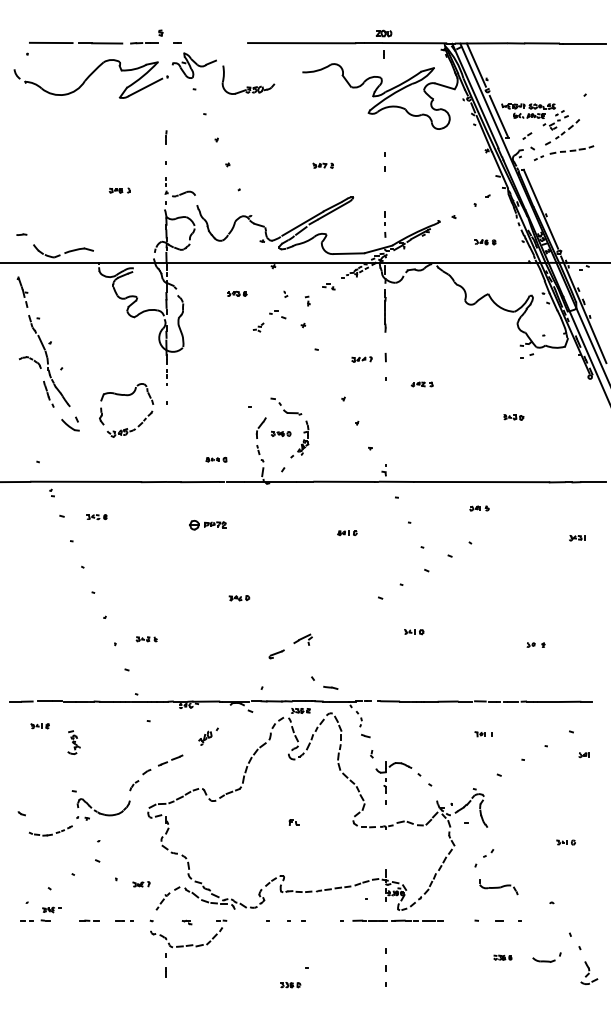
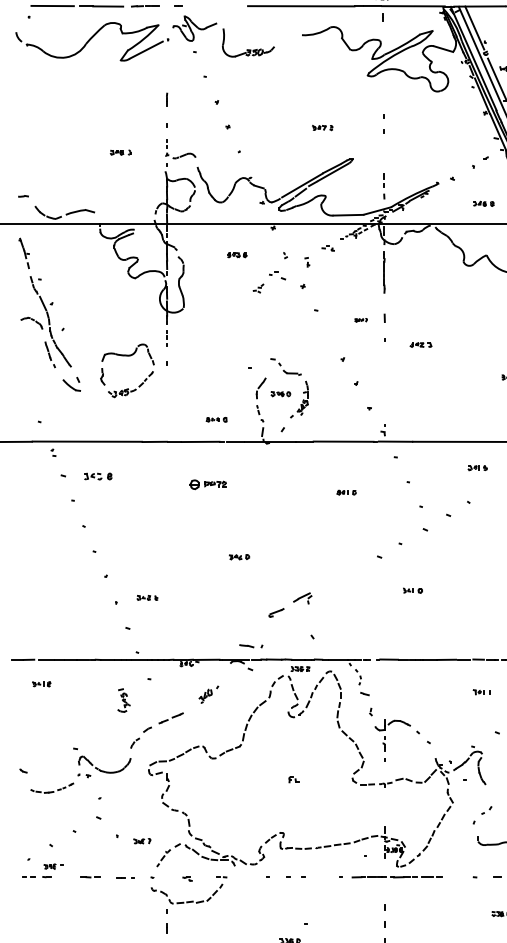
part: (361, 359) -> (360, 320), size x0.6
part: (96, 517) -> (97, 477), size x1.4
line: (330, 687) -> (246, 645), moved
part: (73, 742) -> (123, 700), moved

